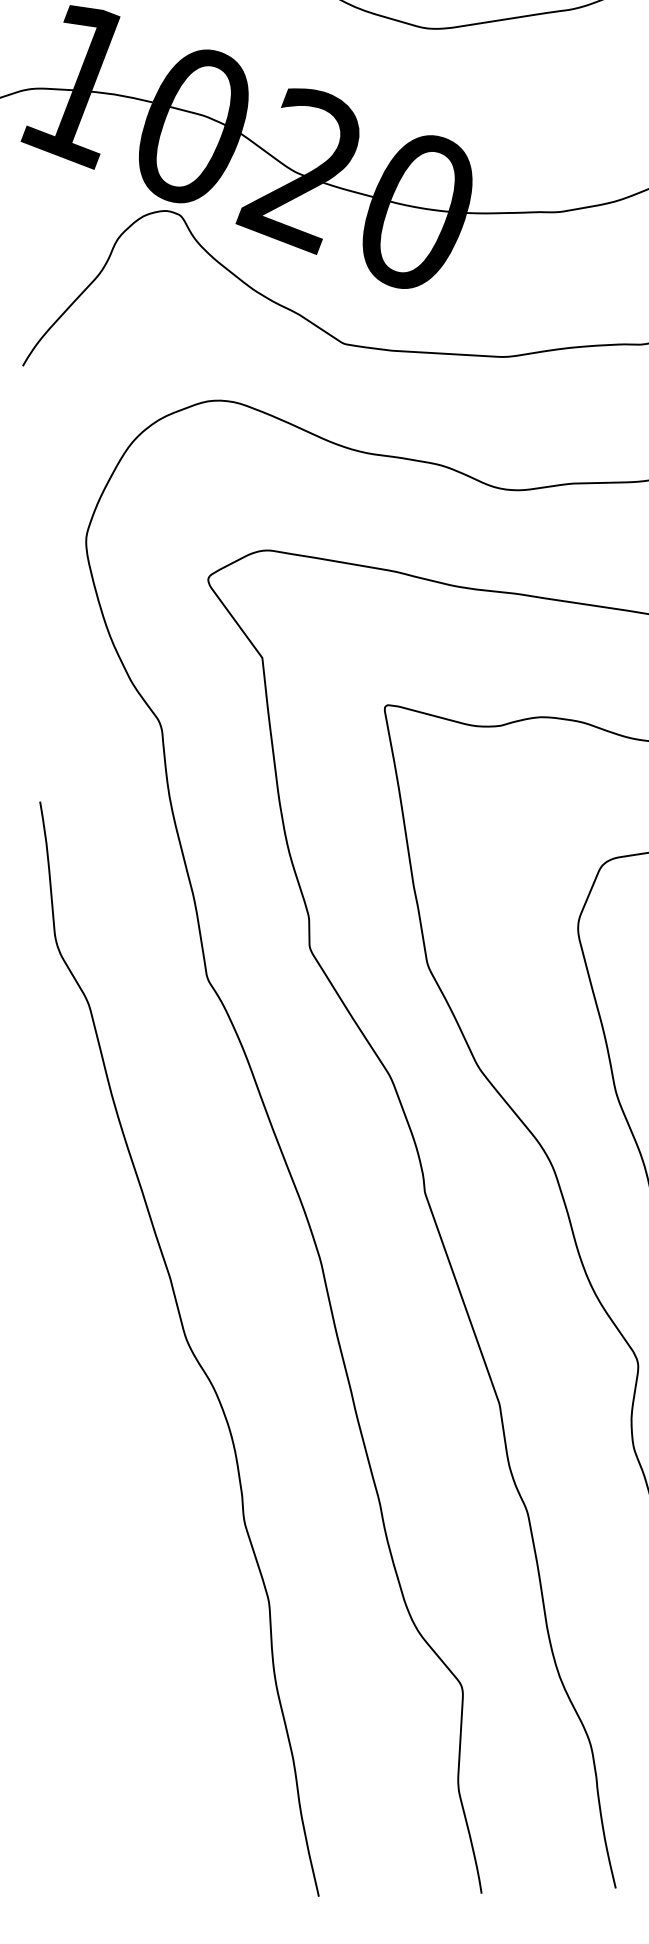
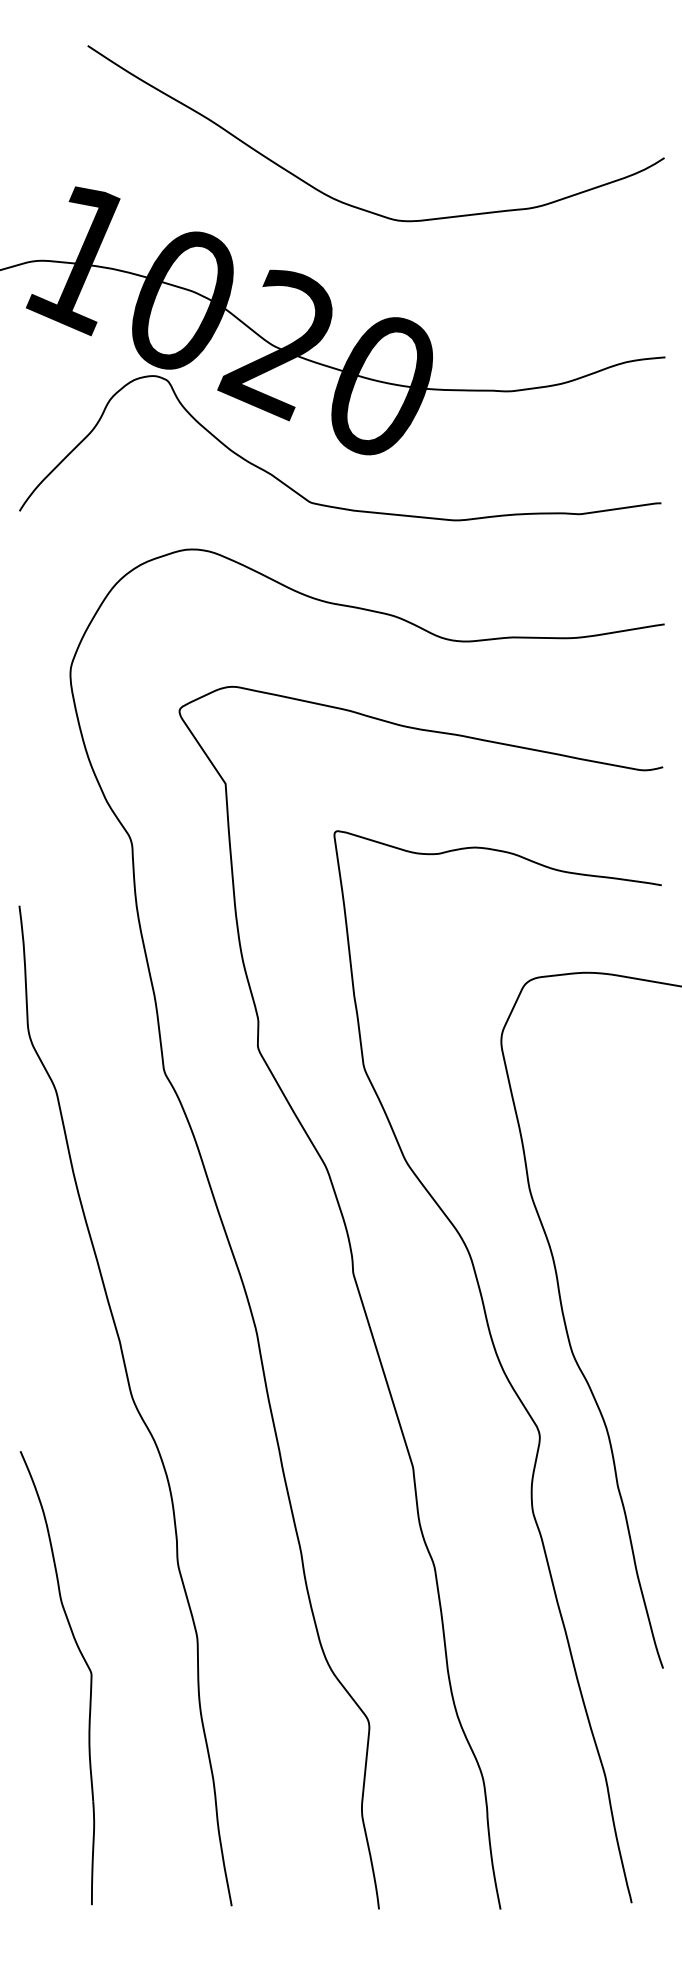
part: (146, 1635) -> (85, 1663), added

